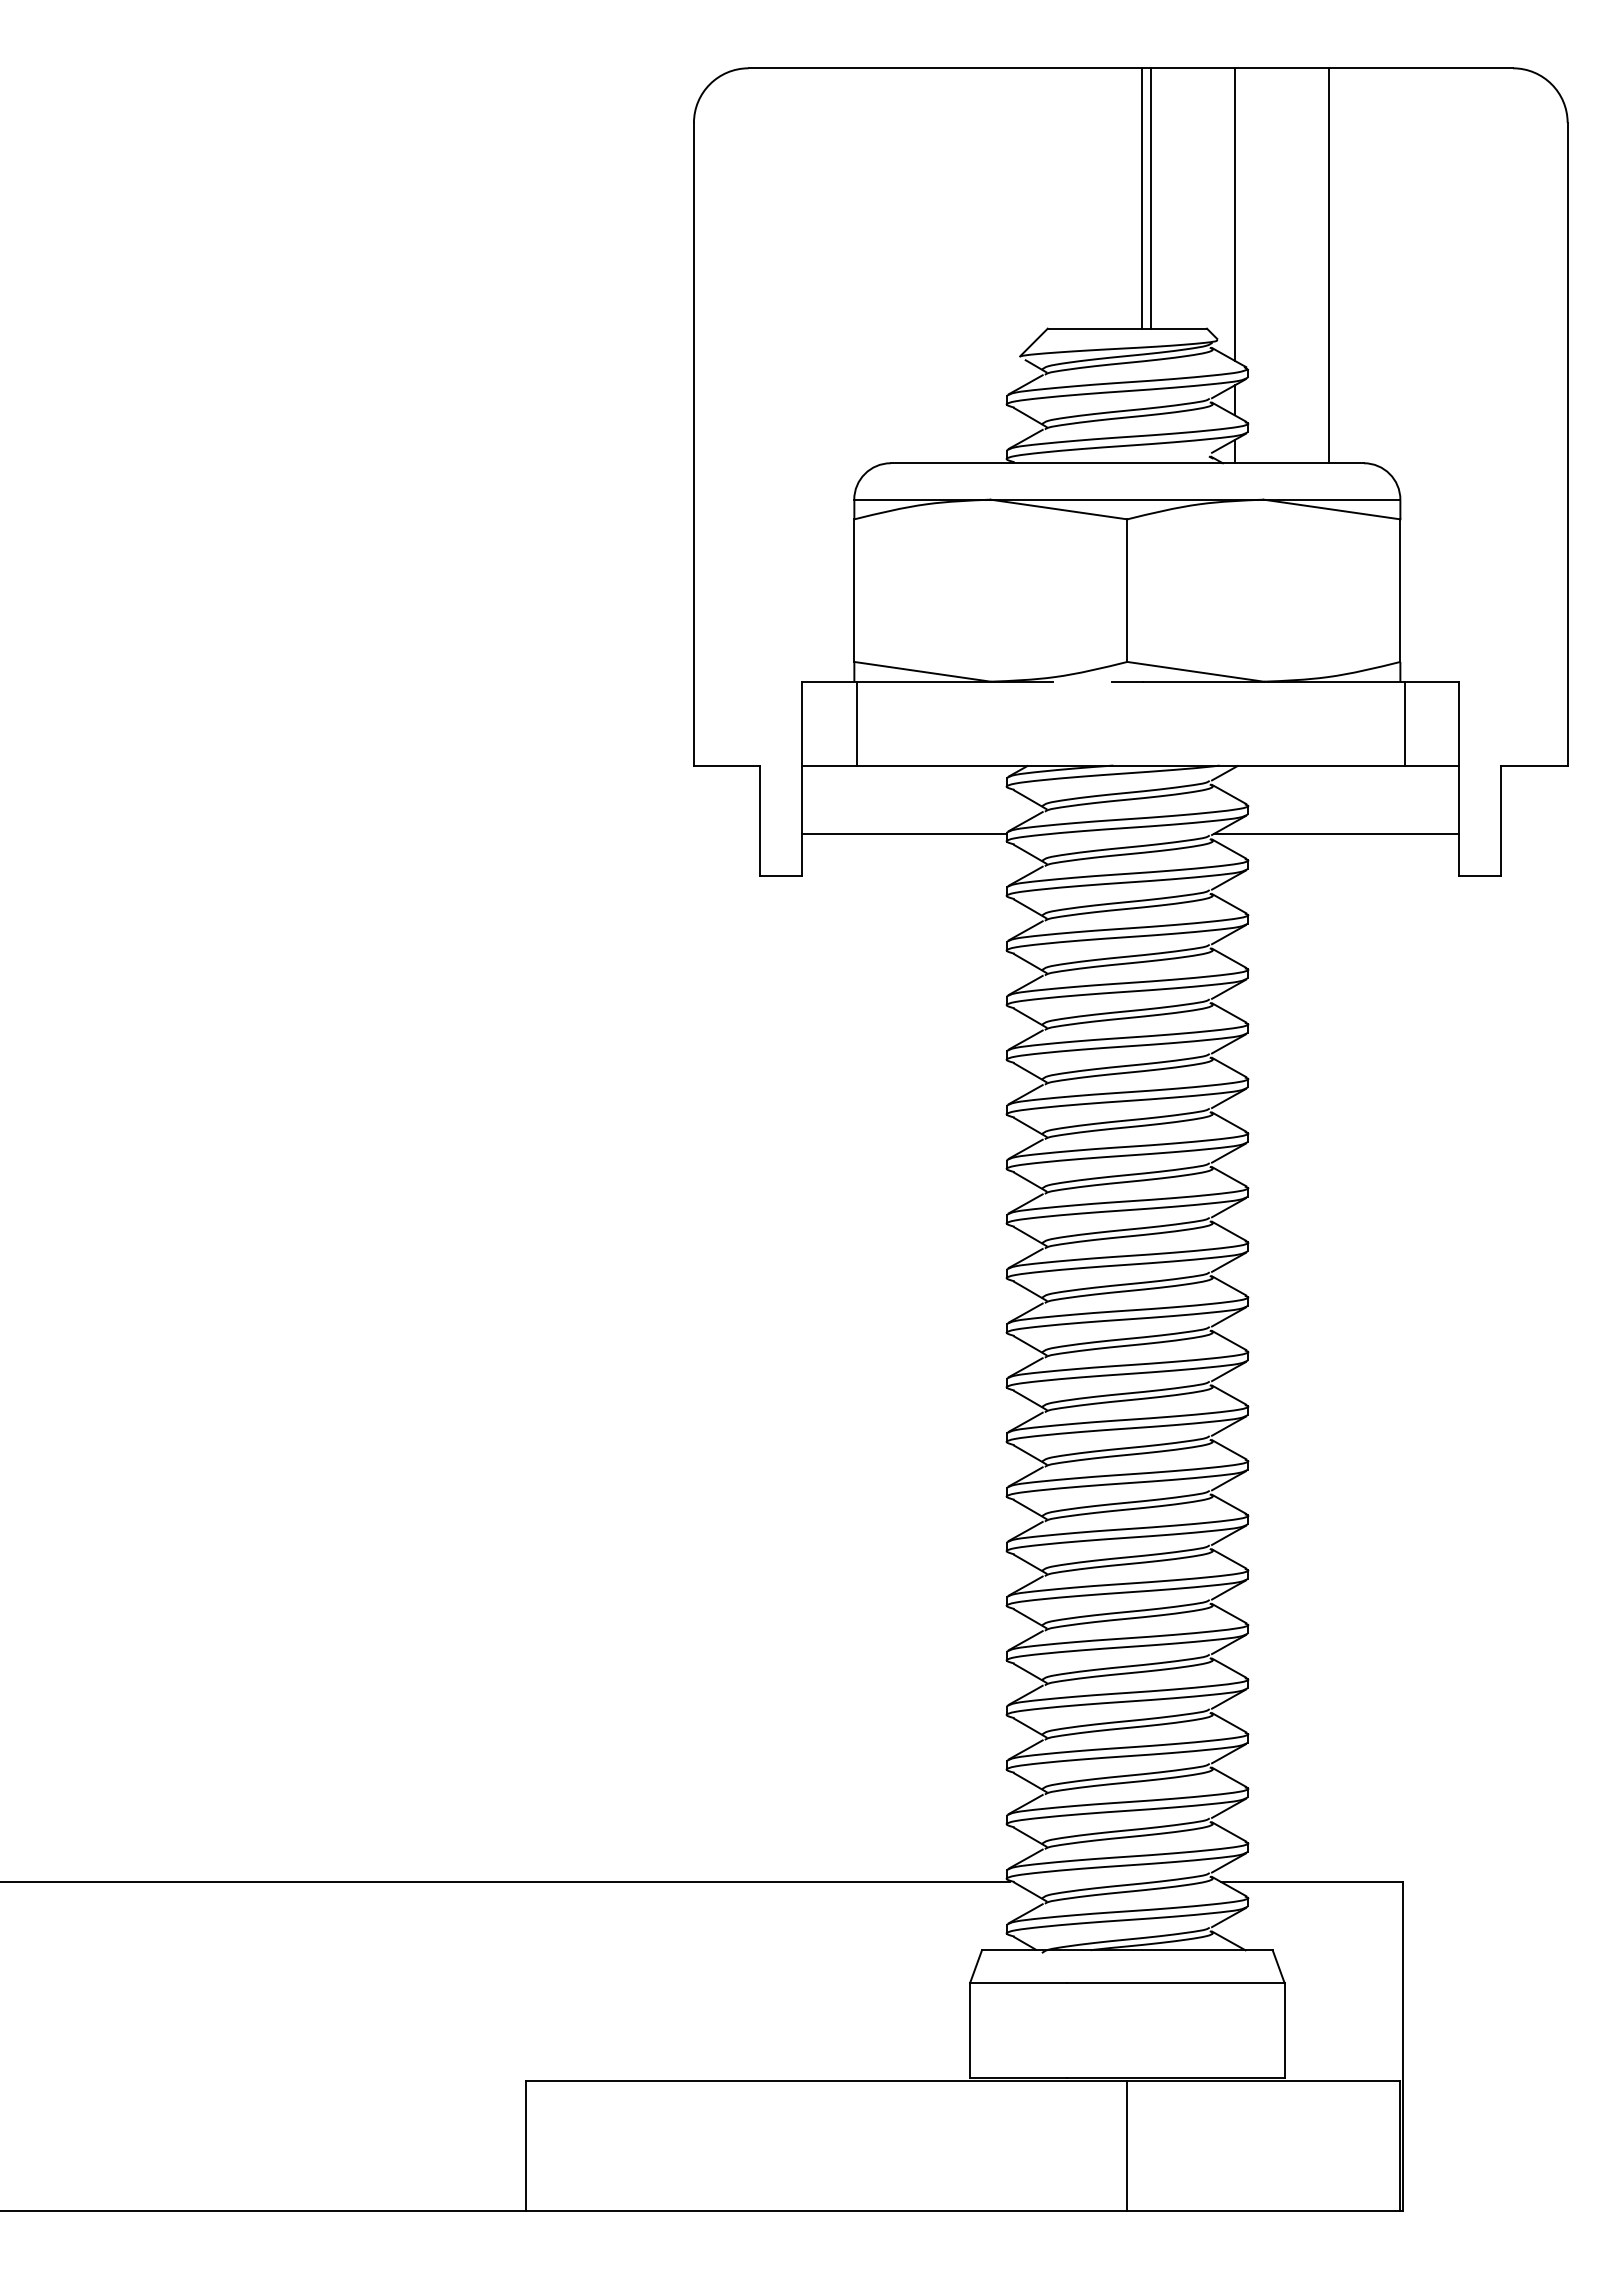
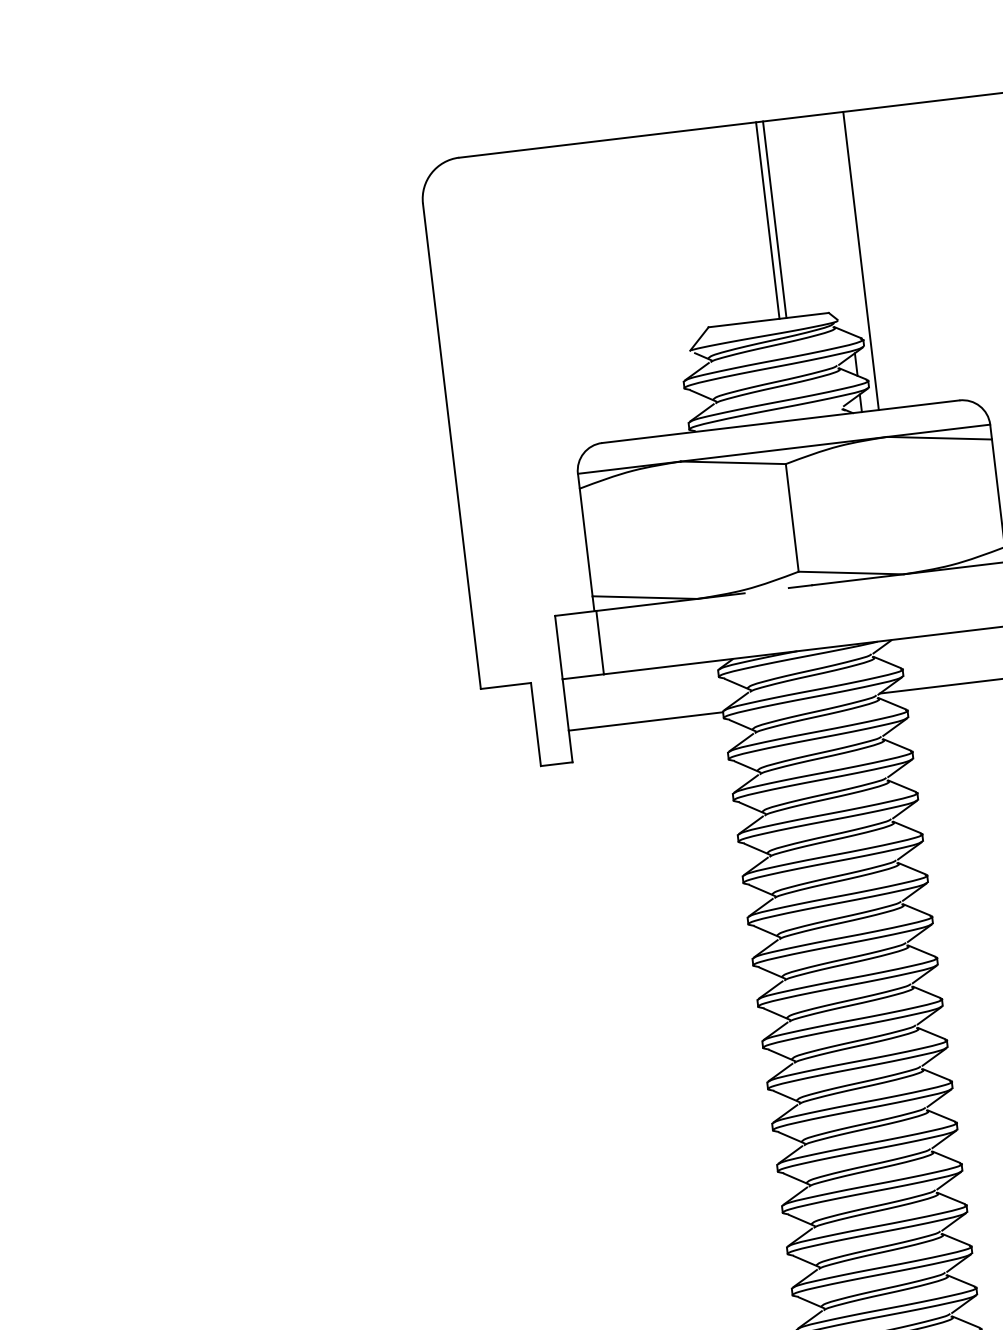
line: (1234, 214) -> (839, 224), removed
line: (1329, 265) -> (861, 260), moved

